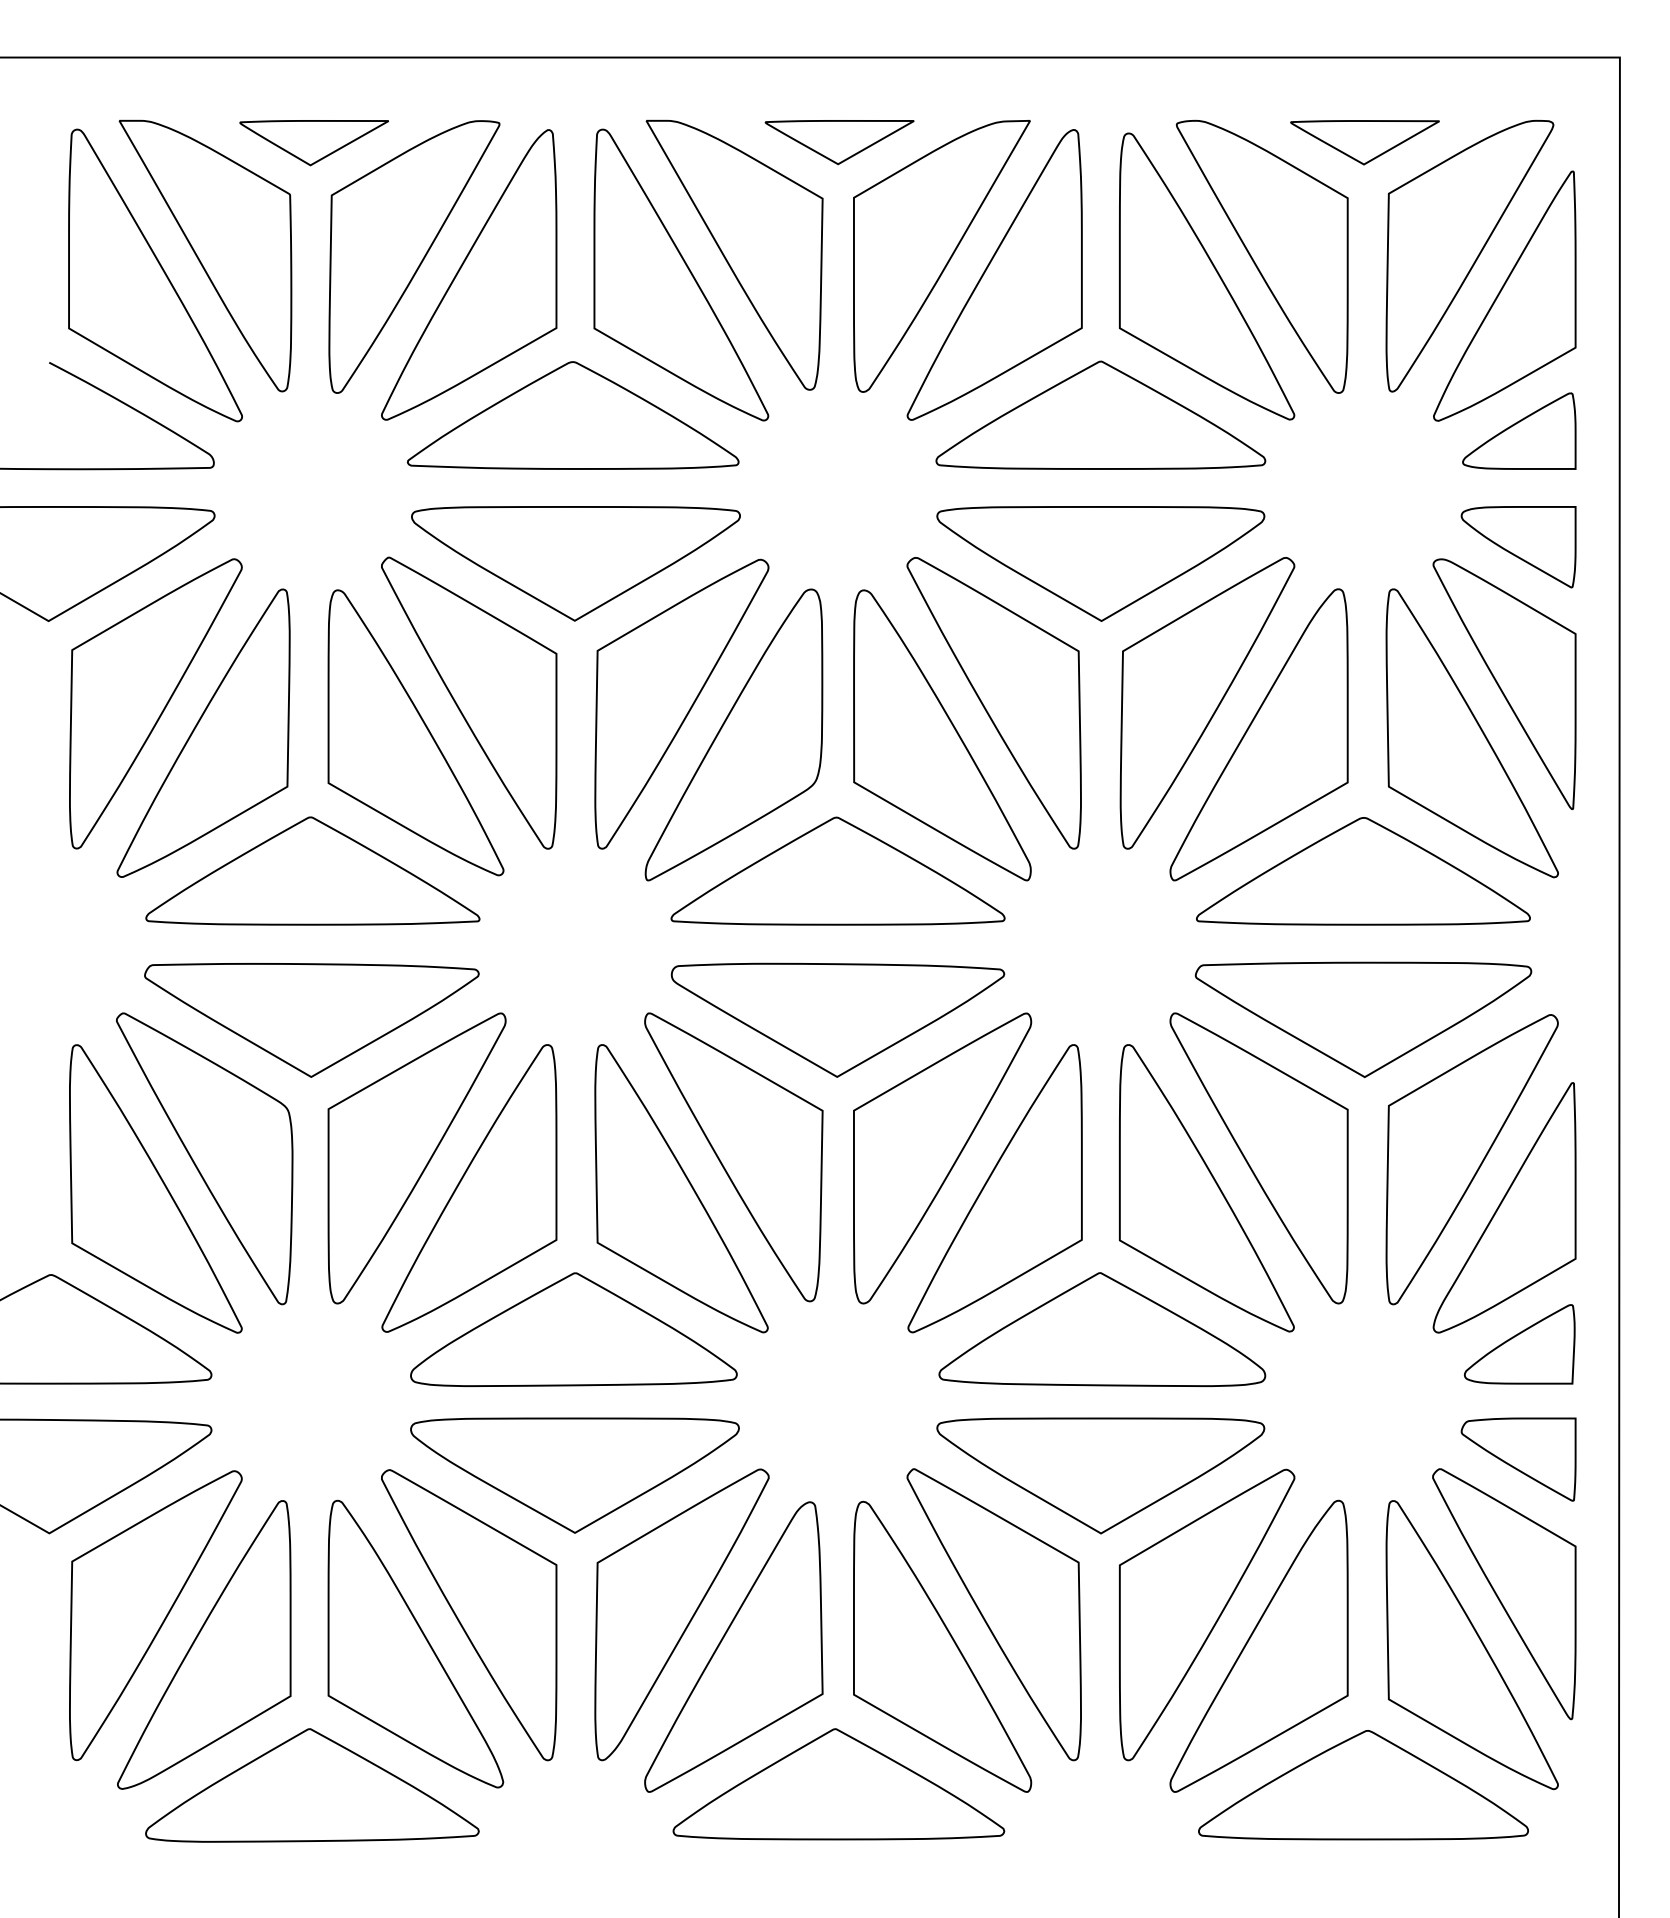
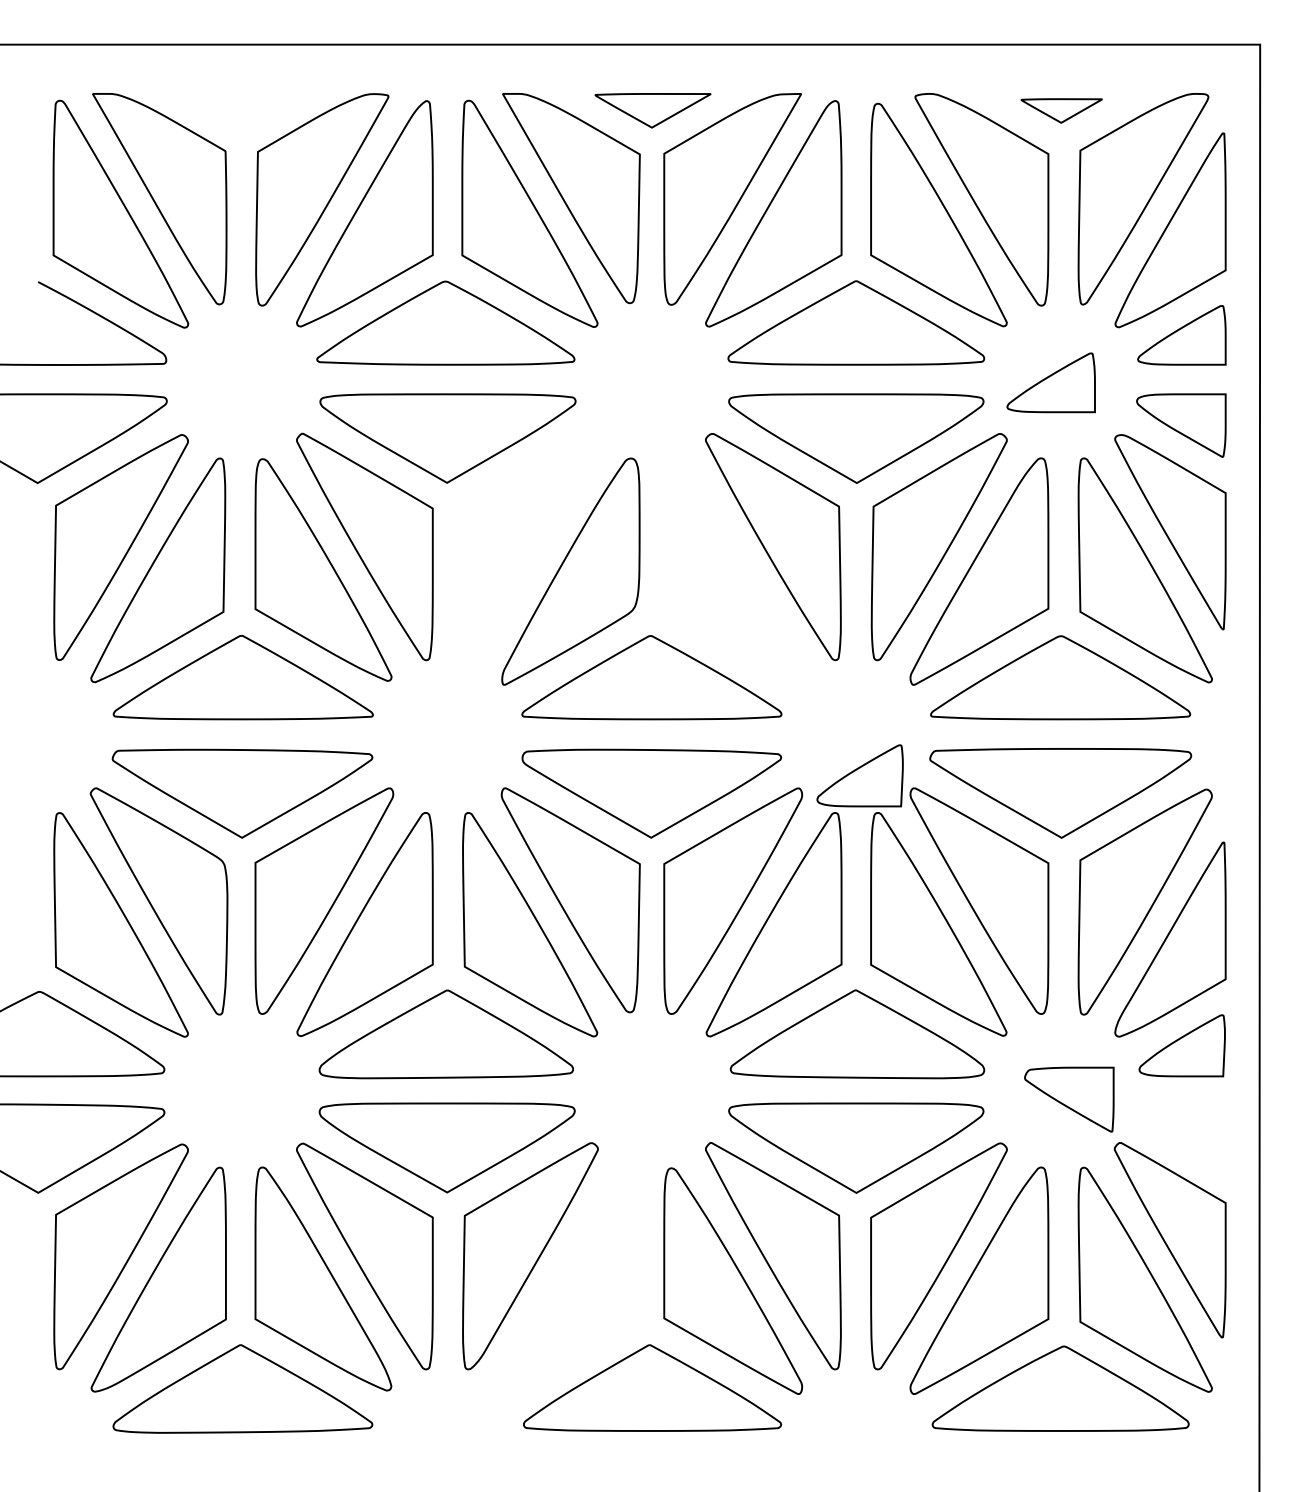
part: (1364, 142) -> (1061, 110), size x0.7
part: (313, 143) -> (243, 111), removed
part: (1351, 491) -> (1051, 382), added
part: (681, 703) -> (530, 547), removed
part: (942, 735) -> (733, 572), removed
part: (1105, 997) -> (859, 775), added
part: (1518, 1459) -> (1069, 1099), moved
part: (733, 1646) -> (570, 1280), removed

